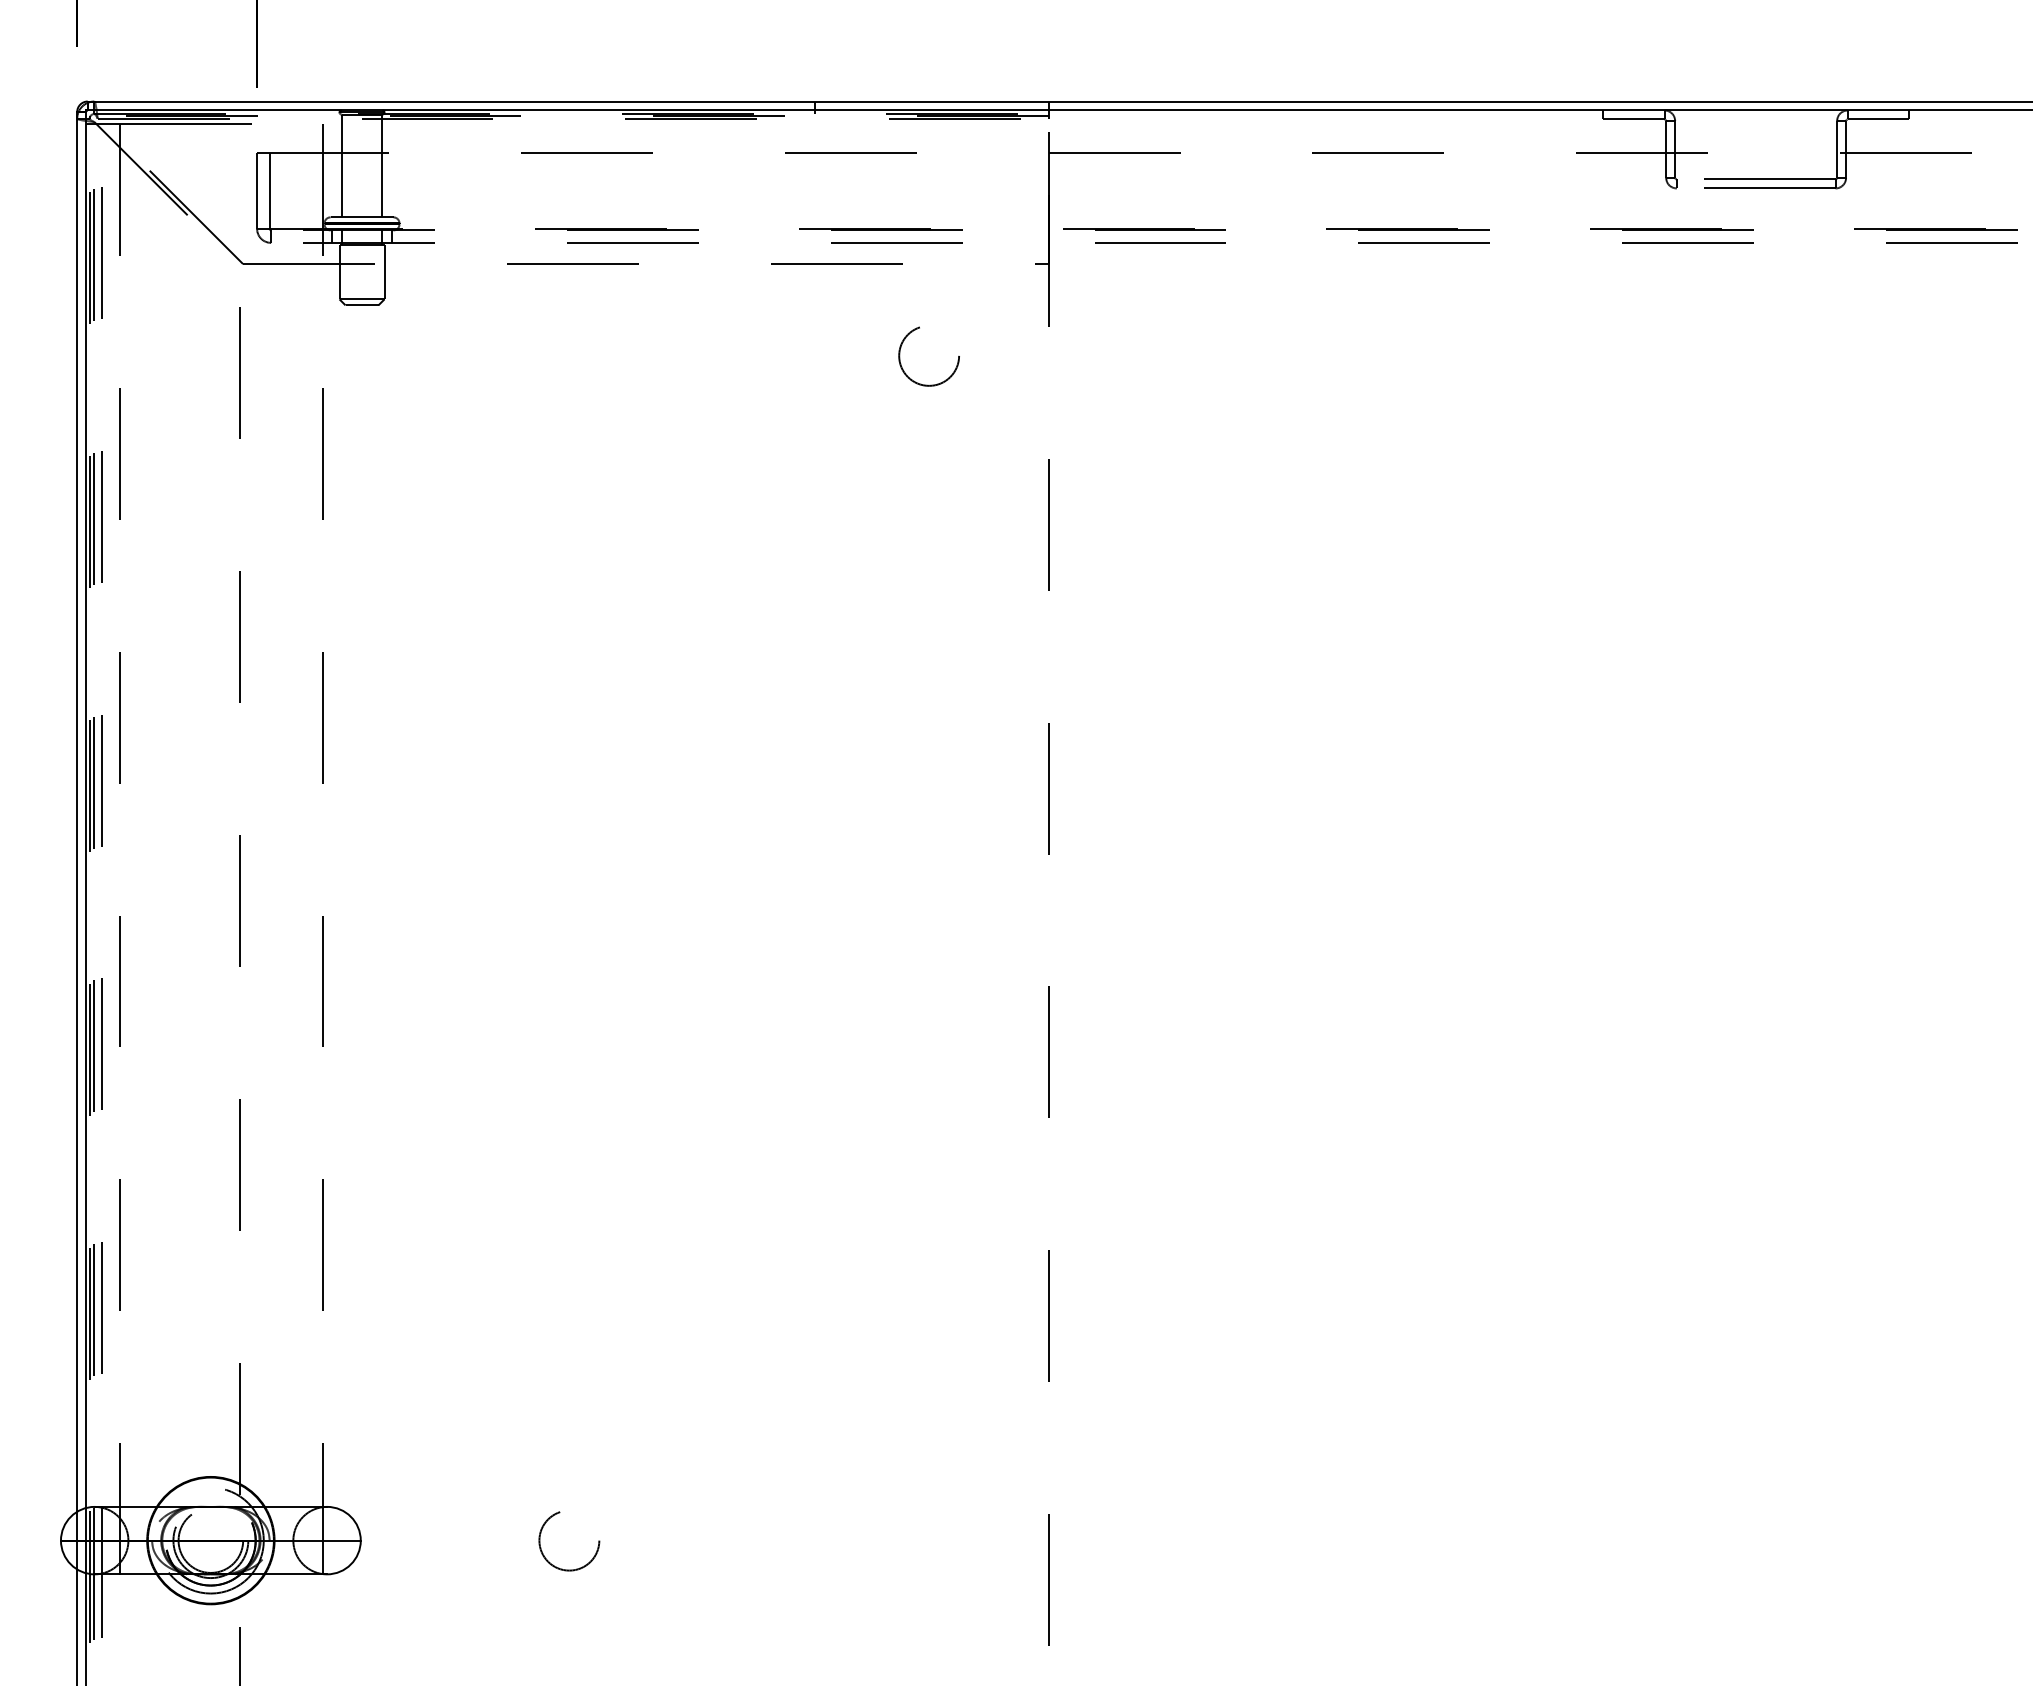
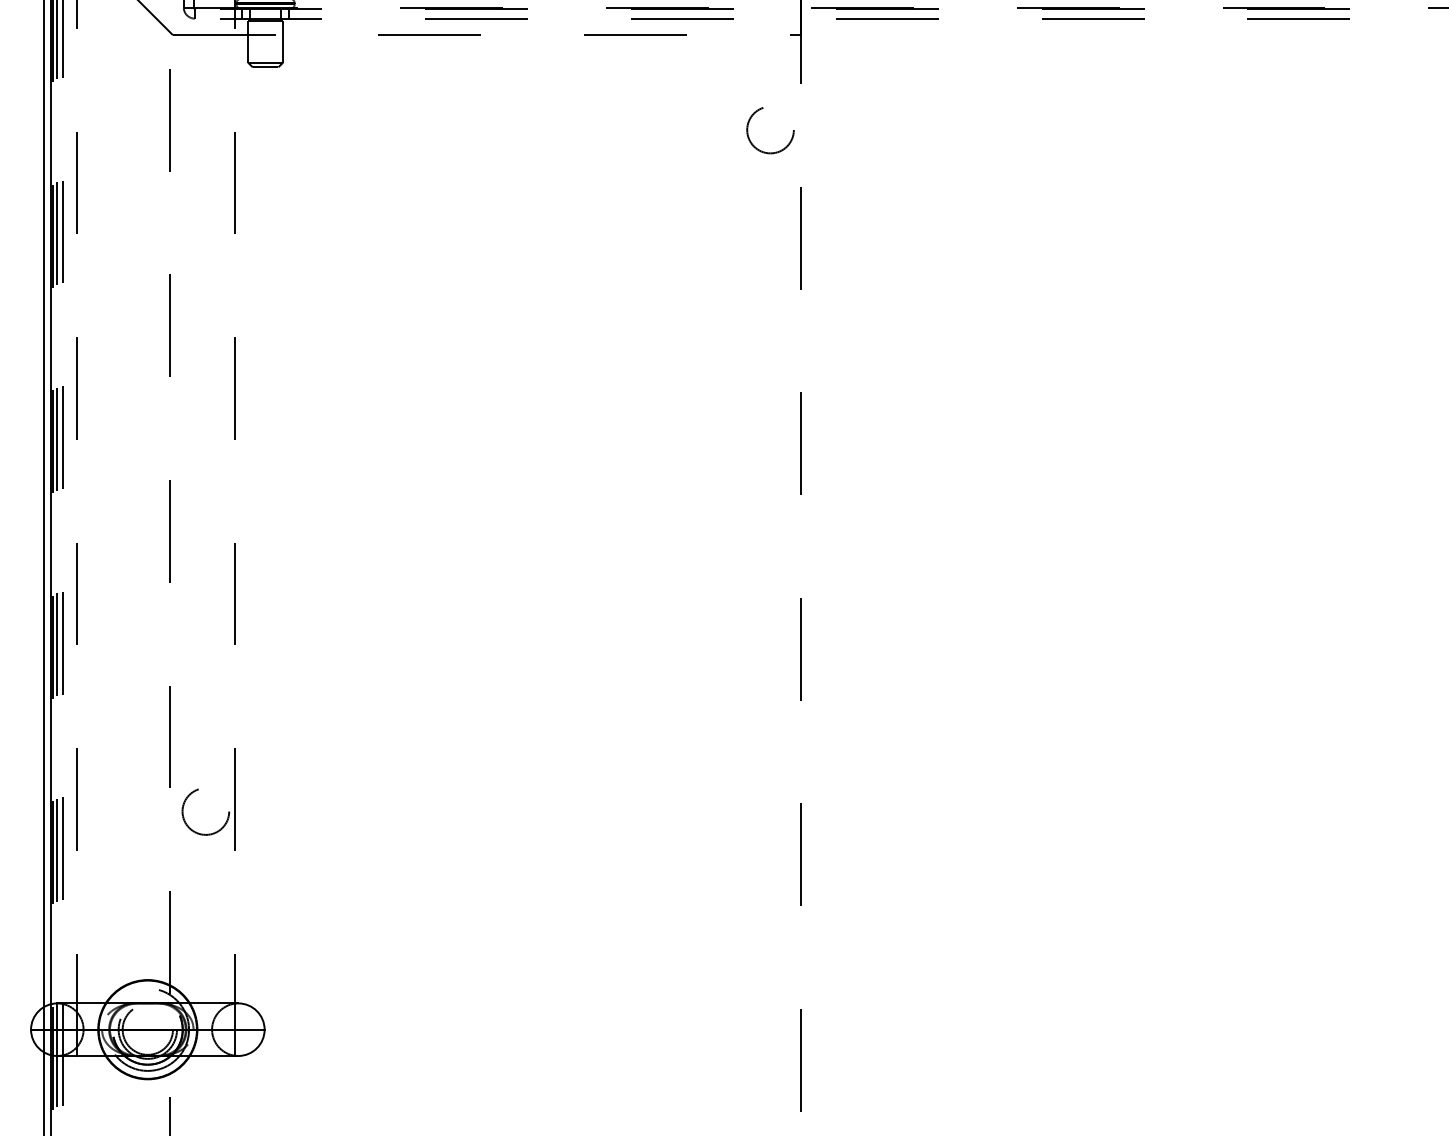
circle: (928, 356) -> (770, 130), moved
circle: (569, 1541) -> (205, 812), moved

